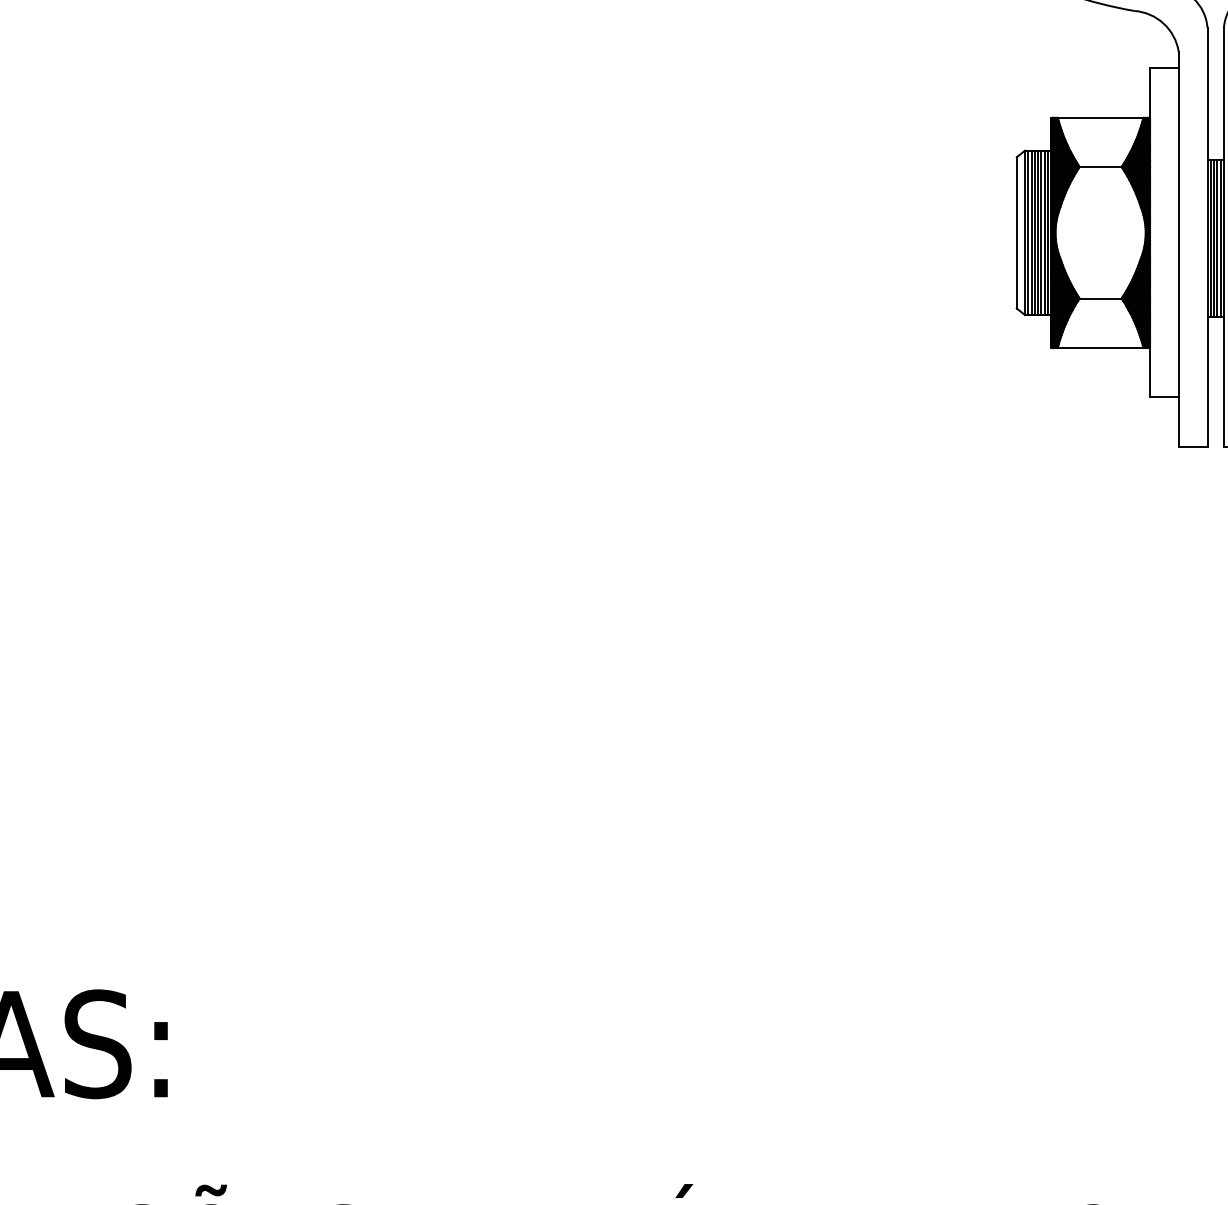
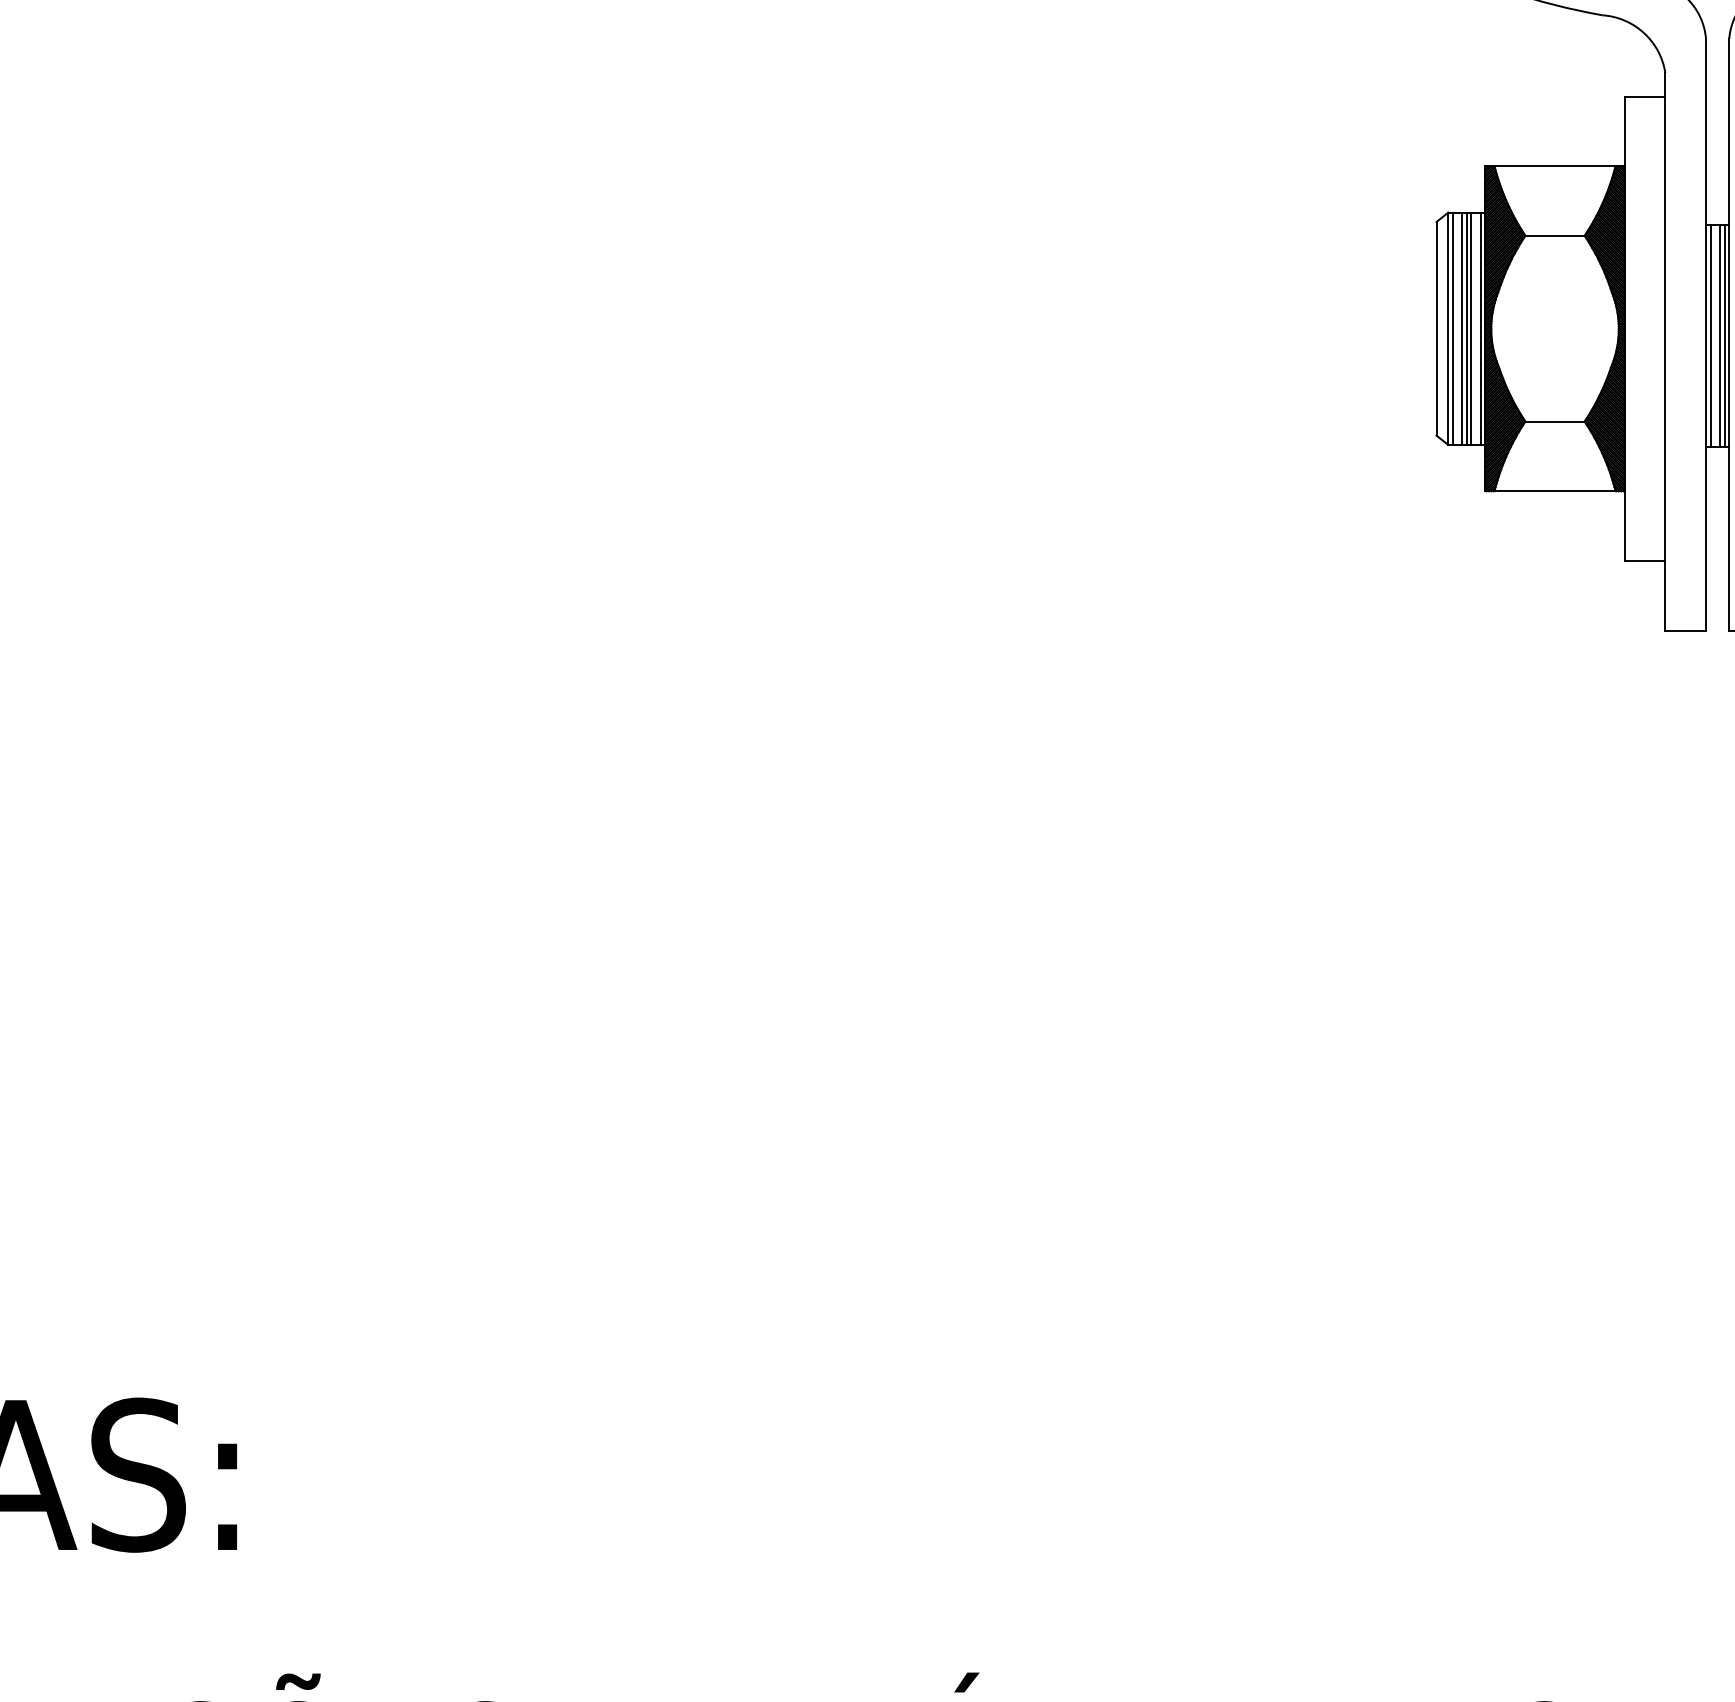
line: (1031, 232) -> (1457, 328), removed
line: (1045, 232) -> (1476, 328), removed
line: (1214, 238) -> (1715, 336), removed

